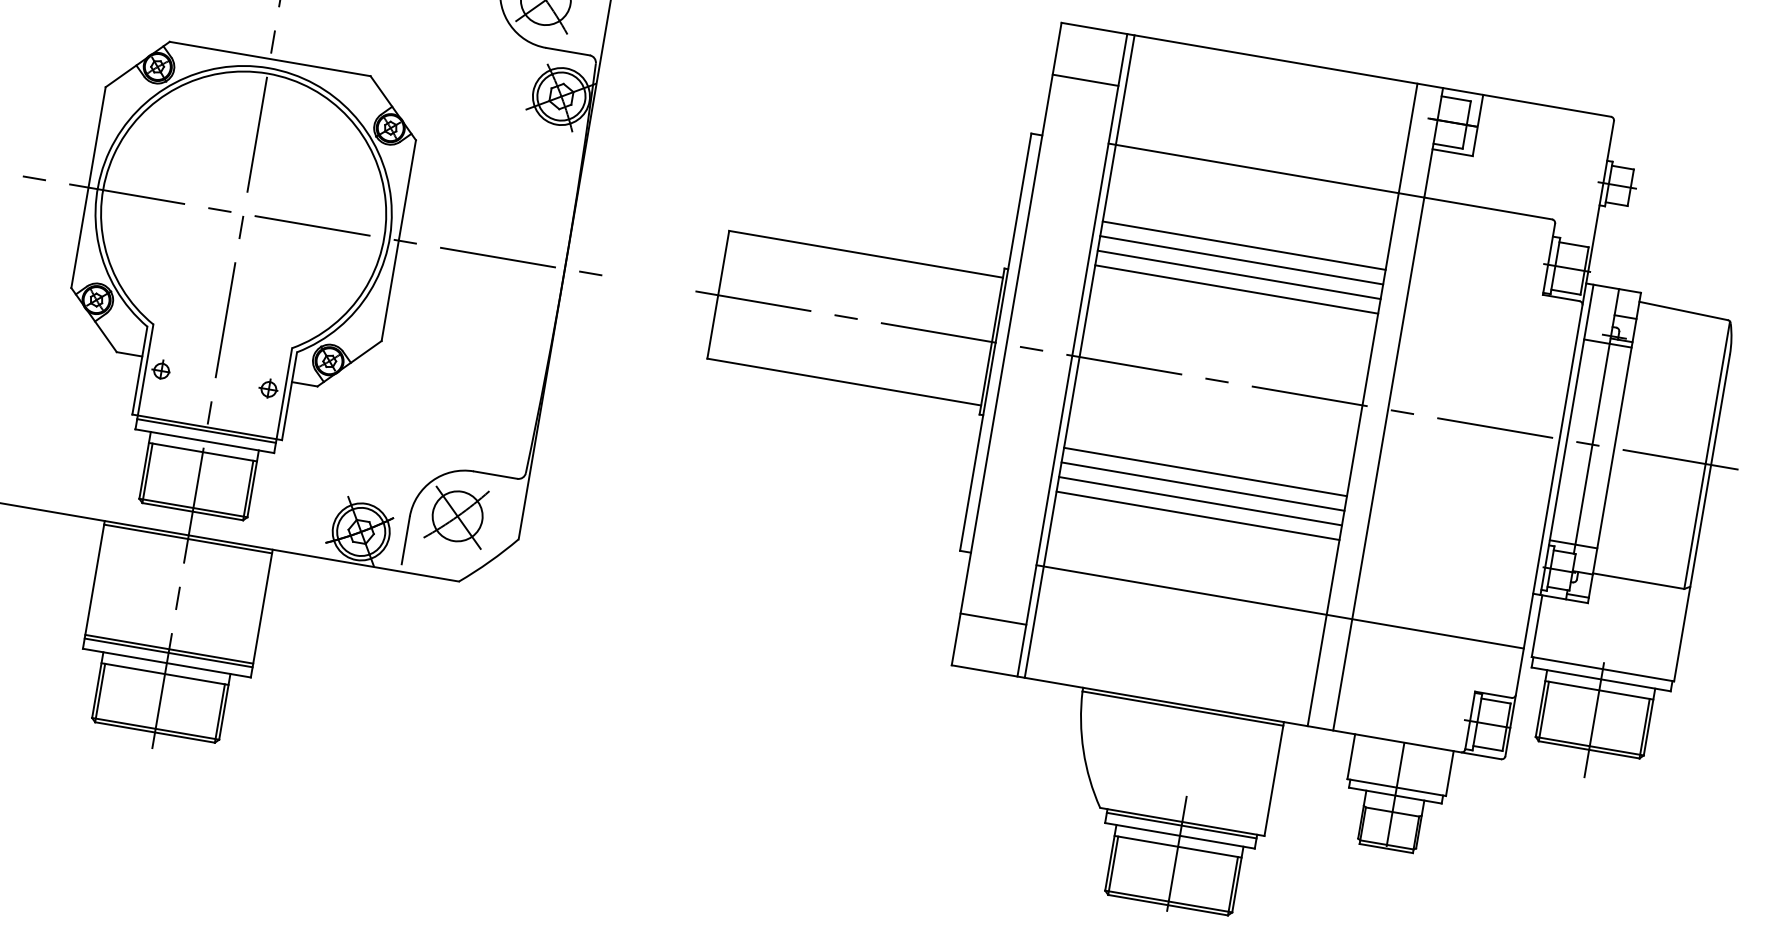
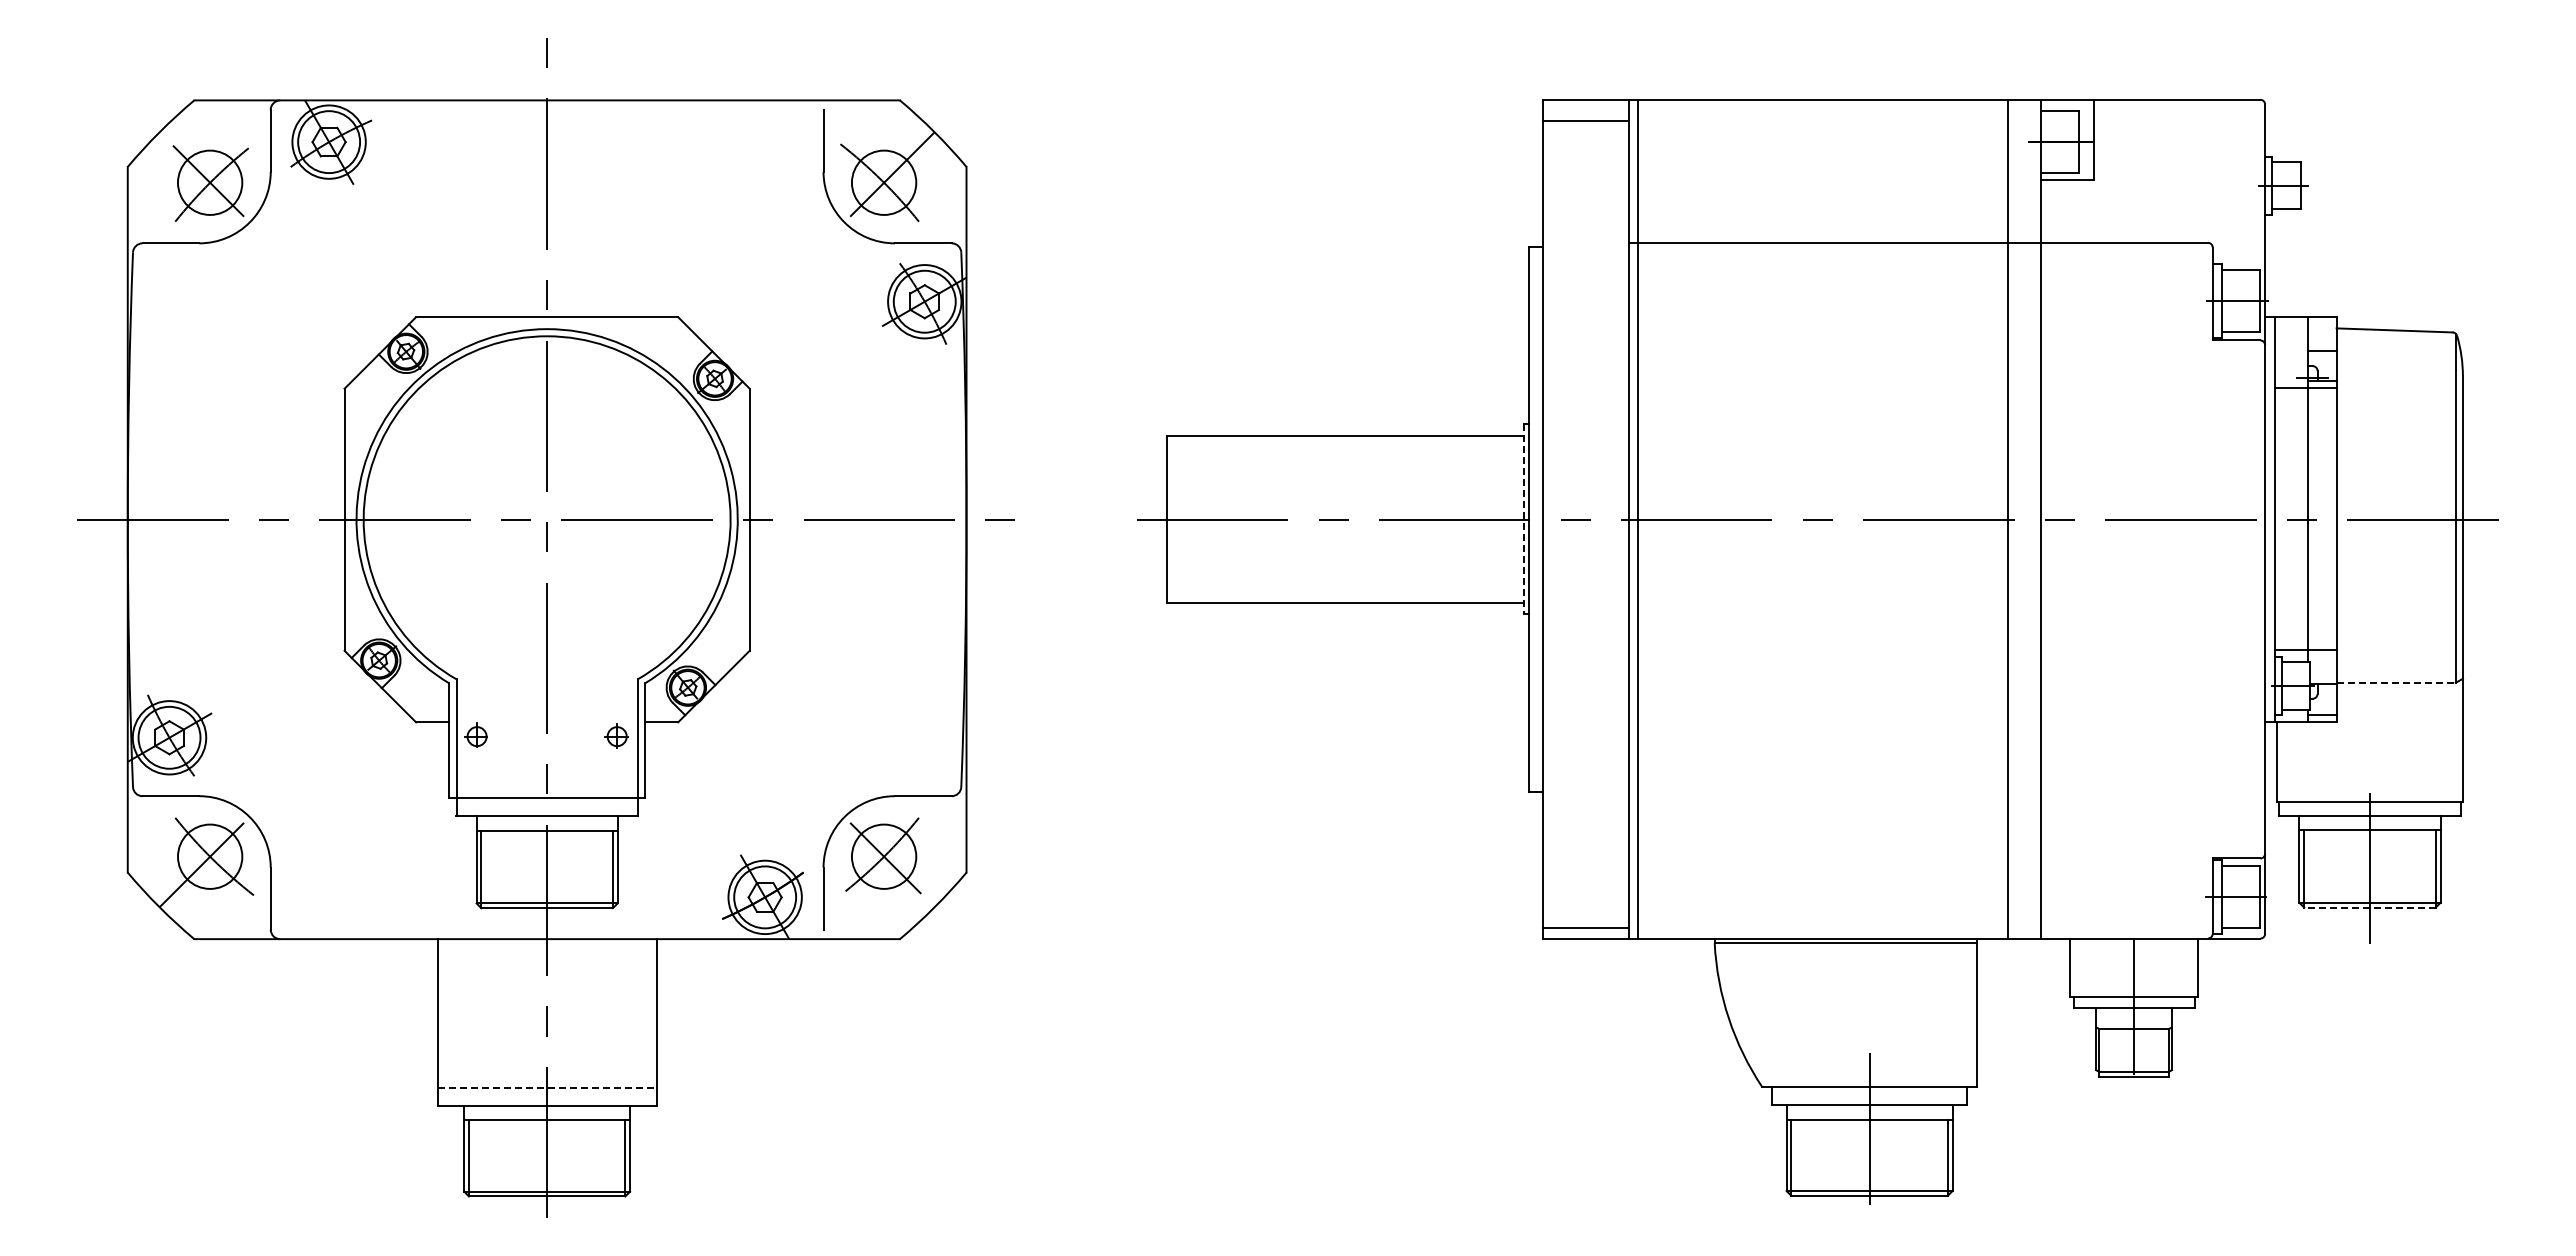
line: (1085, 80) -> (1585, 121), moved
line: (1243, 245) -> (1822, 342), removed
line: (1241, 259) -> (1822, 361), removed
line: (1238, 274) -> (1822, 380), removed
line: (1236, 289) -> (1822, 400), removed
line: (992, 341) -> (1524, 519), solid -> dashed
line: (206, 430) -> (546, 802), removed
line: (1205, 472) -> (1822, 638), removed
line: (1202, 486) -> (1822, 657), removed
line: (1200, 501) -> (1822, 676), removed
line: (1197, 515) -> (1822, 695), removed
line: (187, 538) -> (546, 943), removed
line: (1638, 580) -> (2396, 682), solid -> dashed
line: (1279, 607) -> (1946, 793), removed
line: (993, 618) -> (1585, 927), moved
line: (169, 649) -> (547, 1087), solid -> dashed
line: (168, 652) -> (546, 1092), removed
line: (1588, 749) -> (2369, 907), solid -> dashed
line: (1181, 825) -> (1869, 1092), removed

